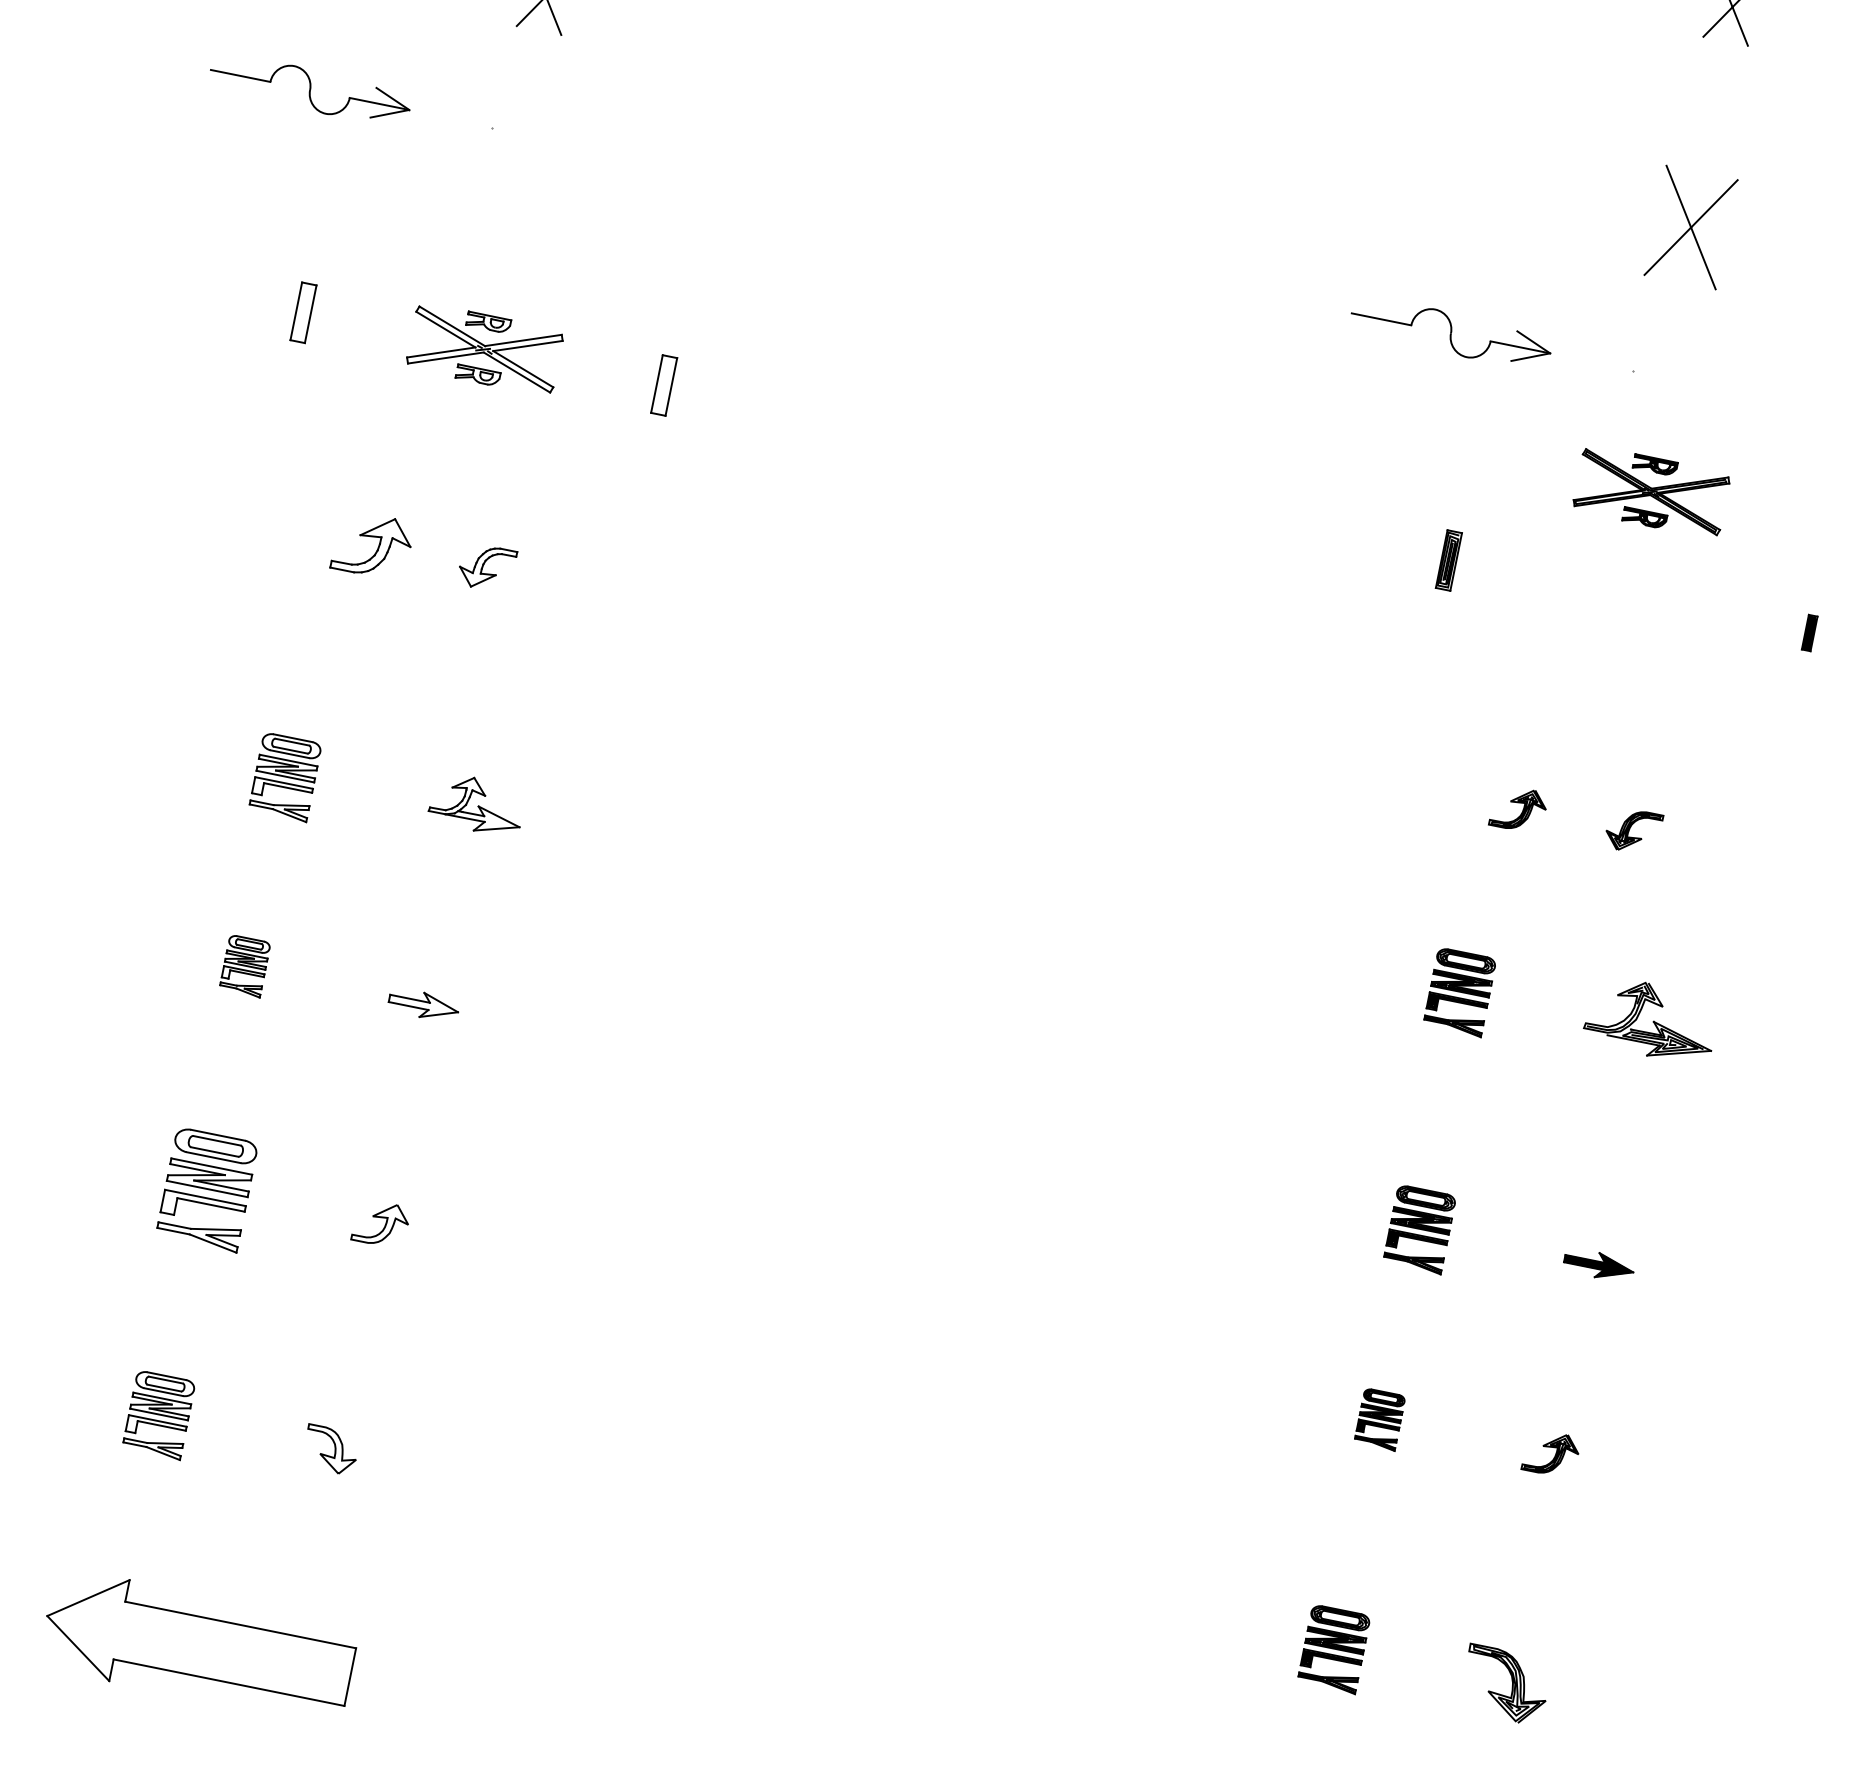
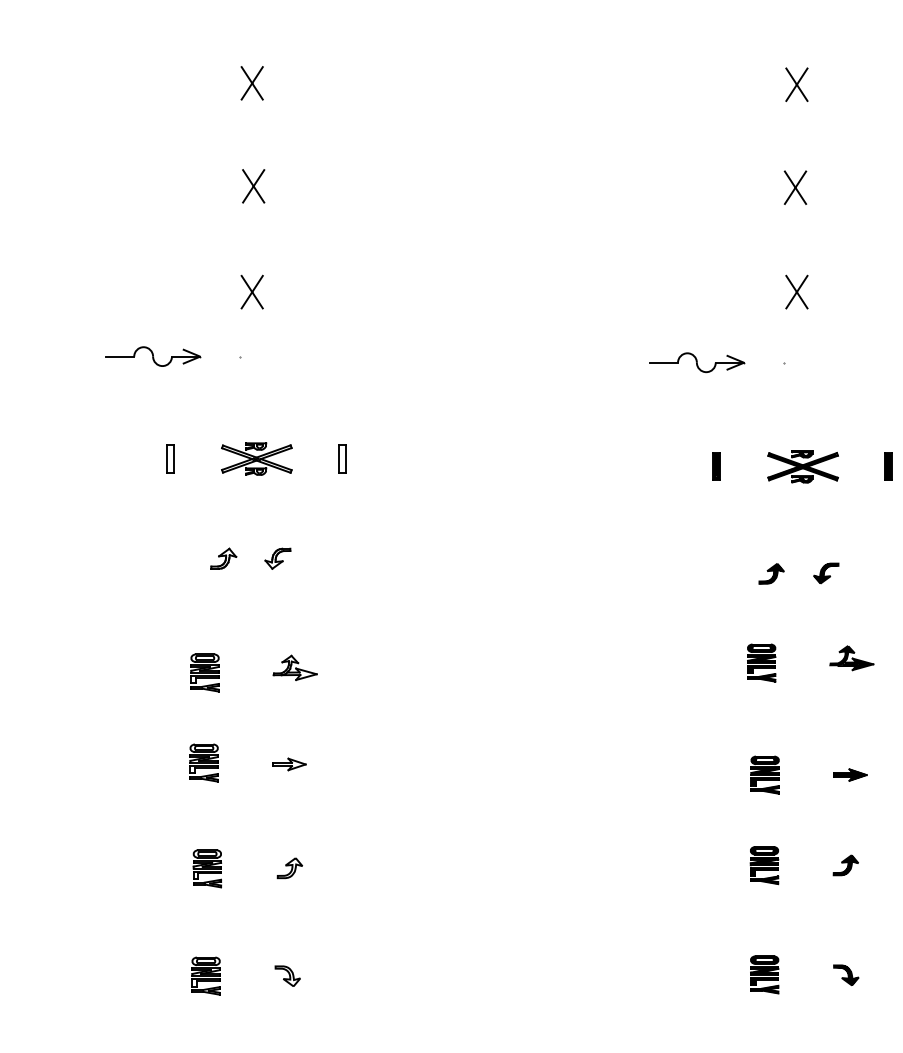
part: (1690, 225) -> (796, 291), size x0.62
part: (1650, 491) -> (802, 466), moved
part: (372, 544) -> (223, 558), size x0.71
part: (1809, 632) -> (888, 466), size x1.67
part: (244, 964) -> (203, 762), size x1.43
part: (1650, 1020) -> (851, 658), size x0.71
part: (207, 1189) -> (207, 868), size x0.71
part: (1379, 1419) -> (764, 865), size x1.43
part: (1506, 1683) -> (846, 974), size x0.62

